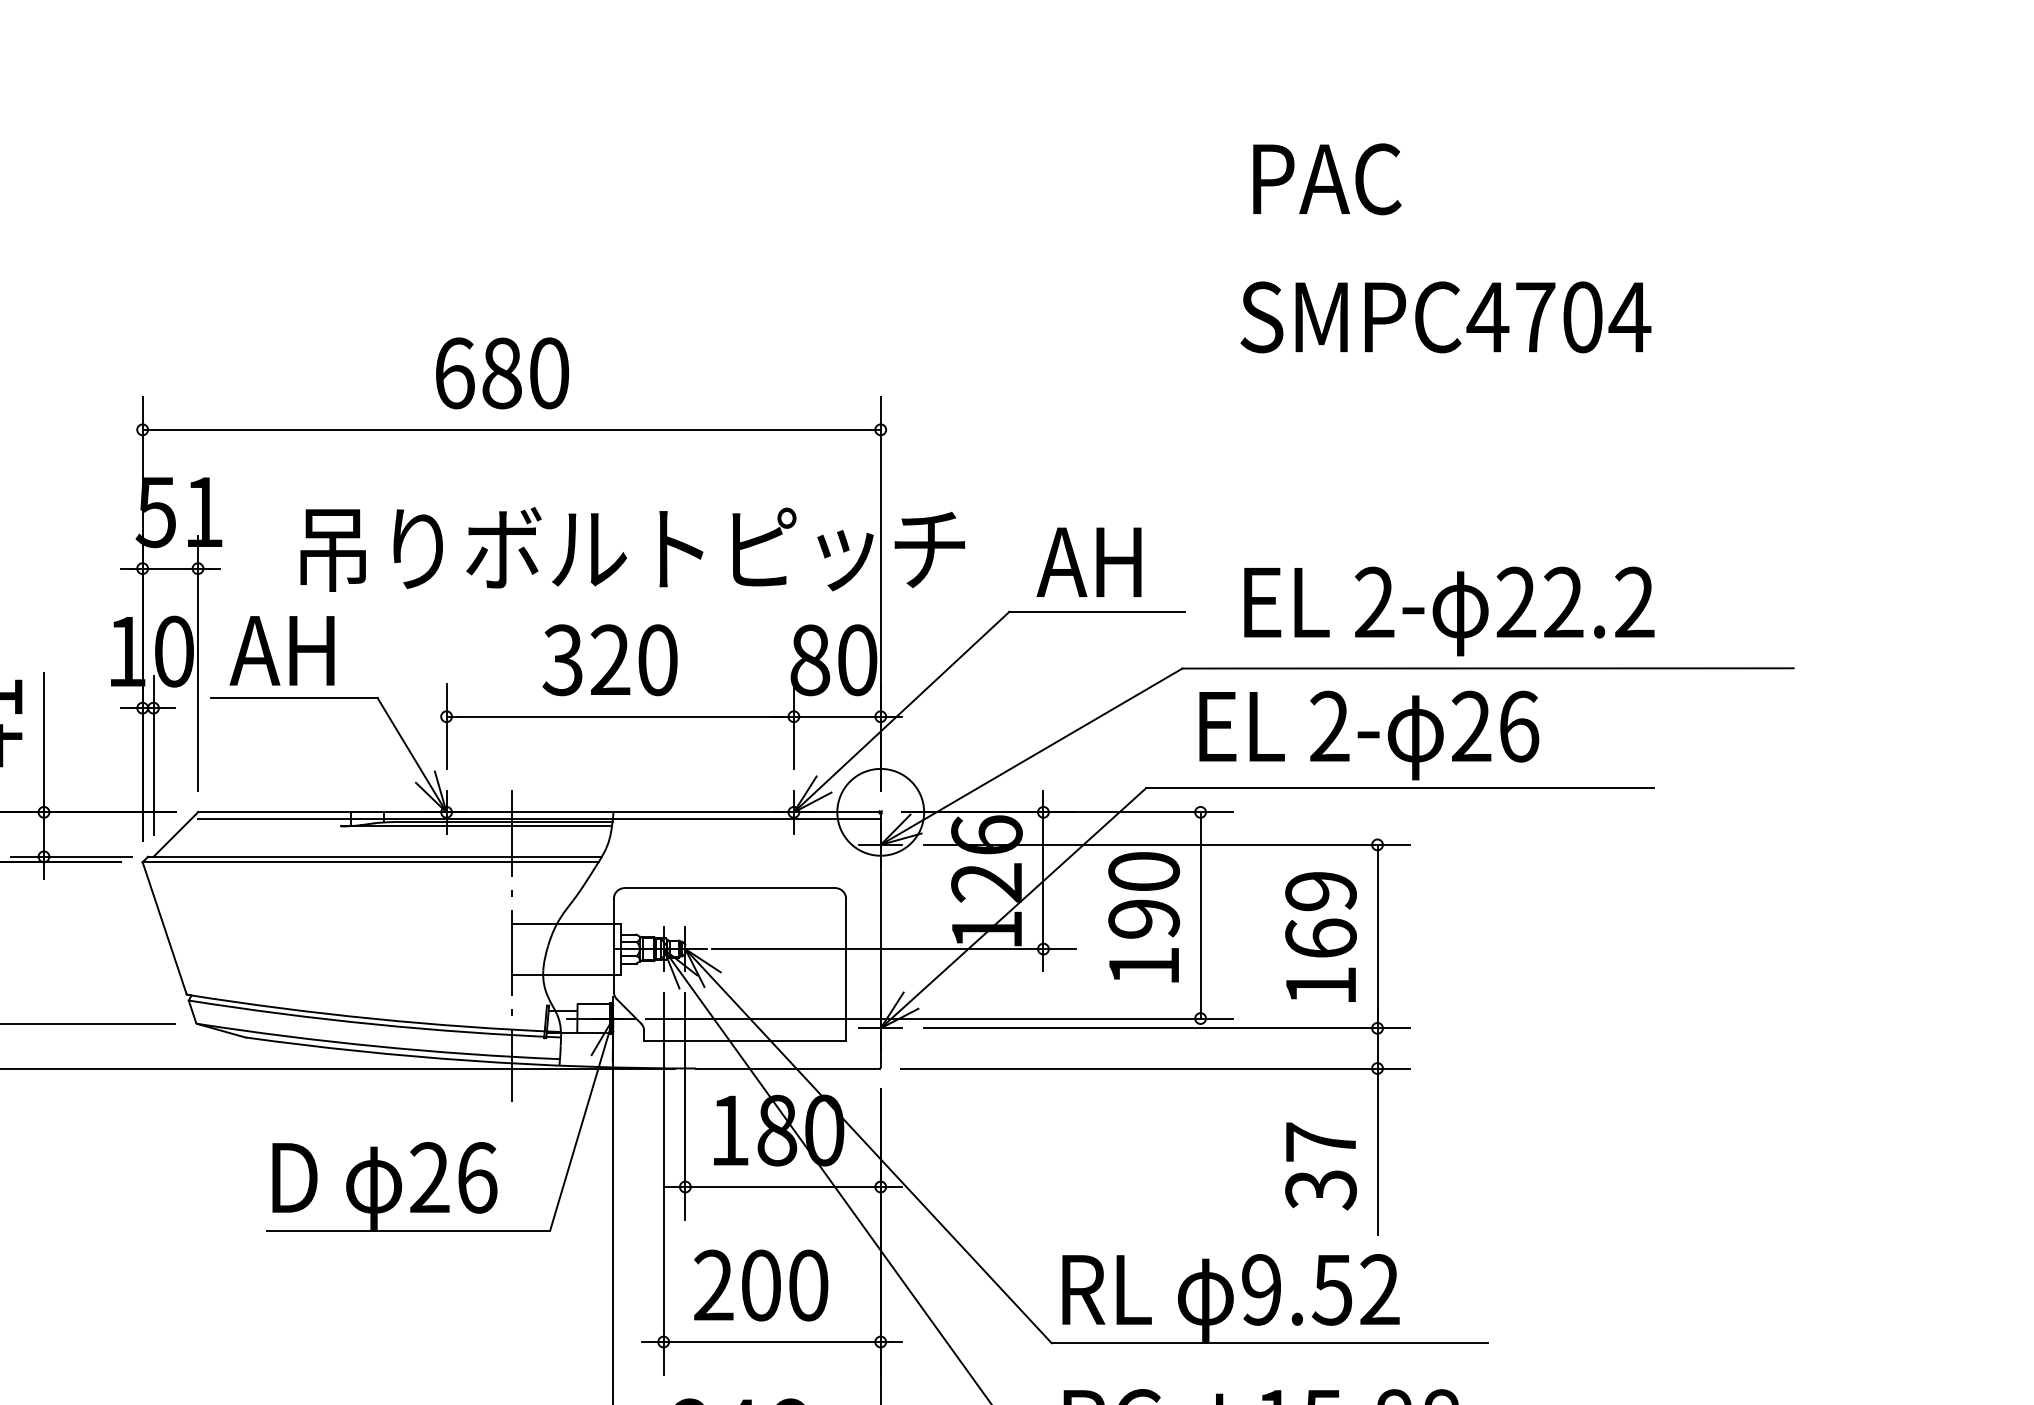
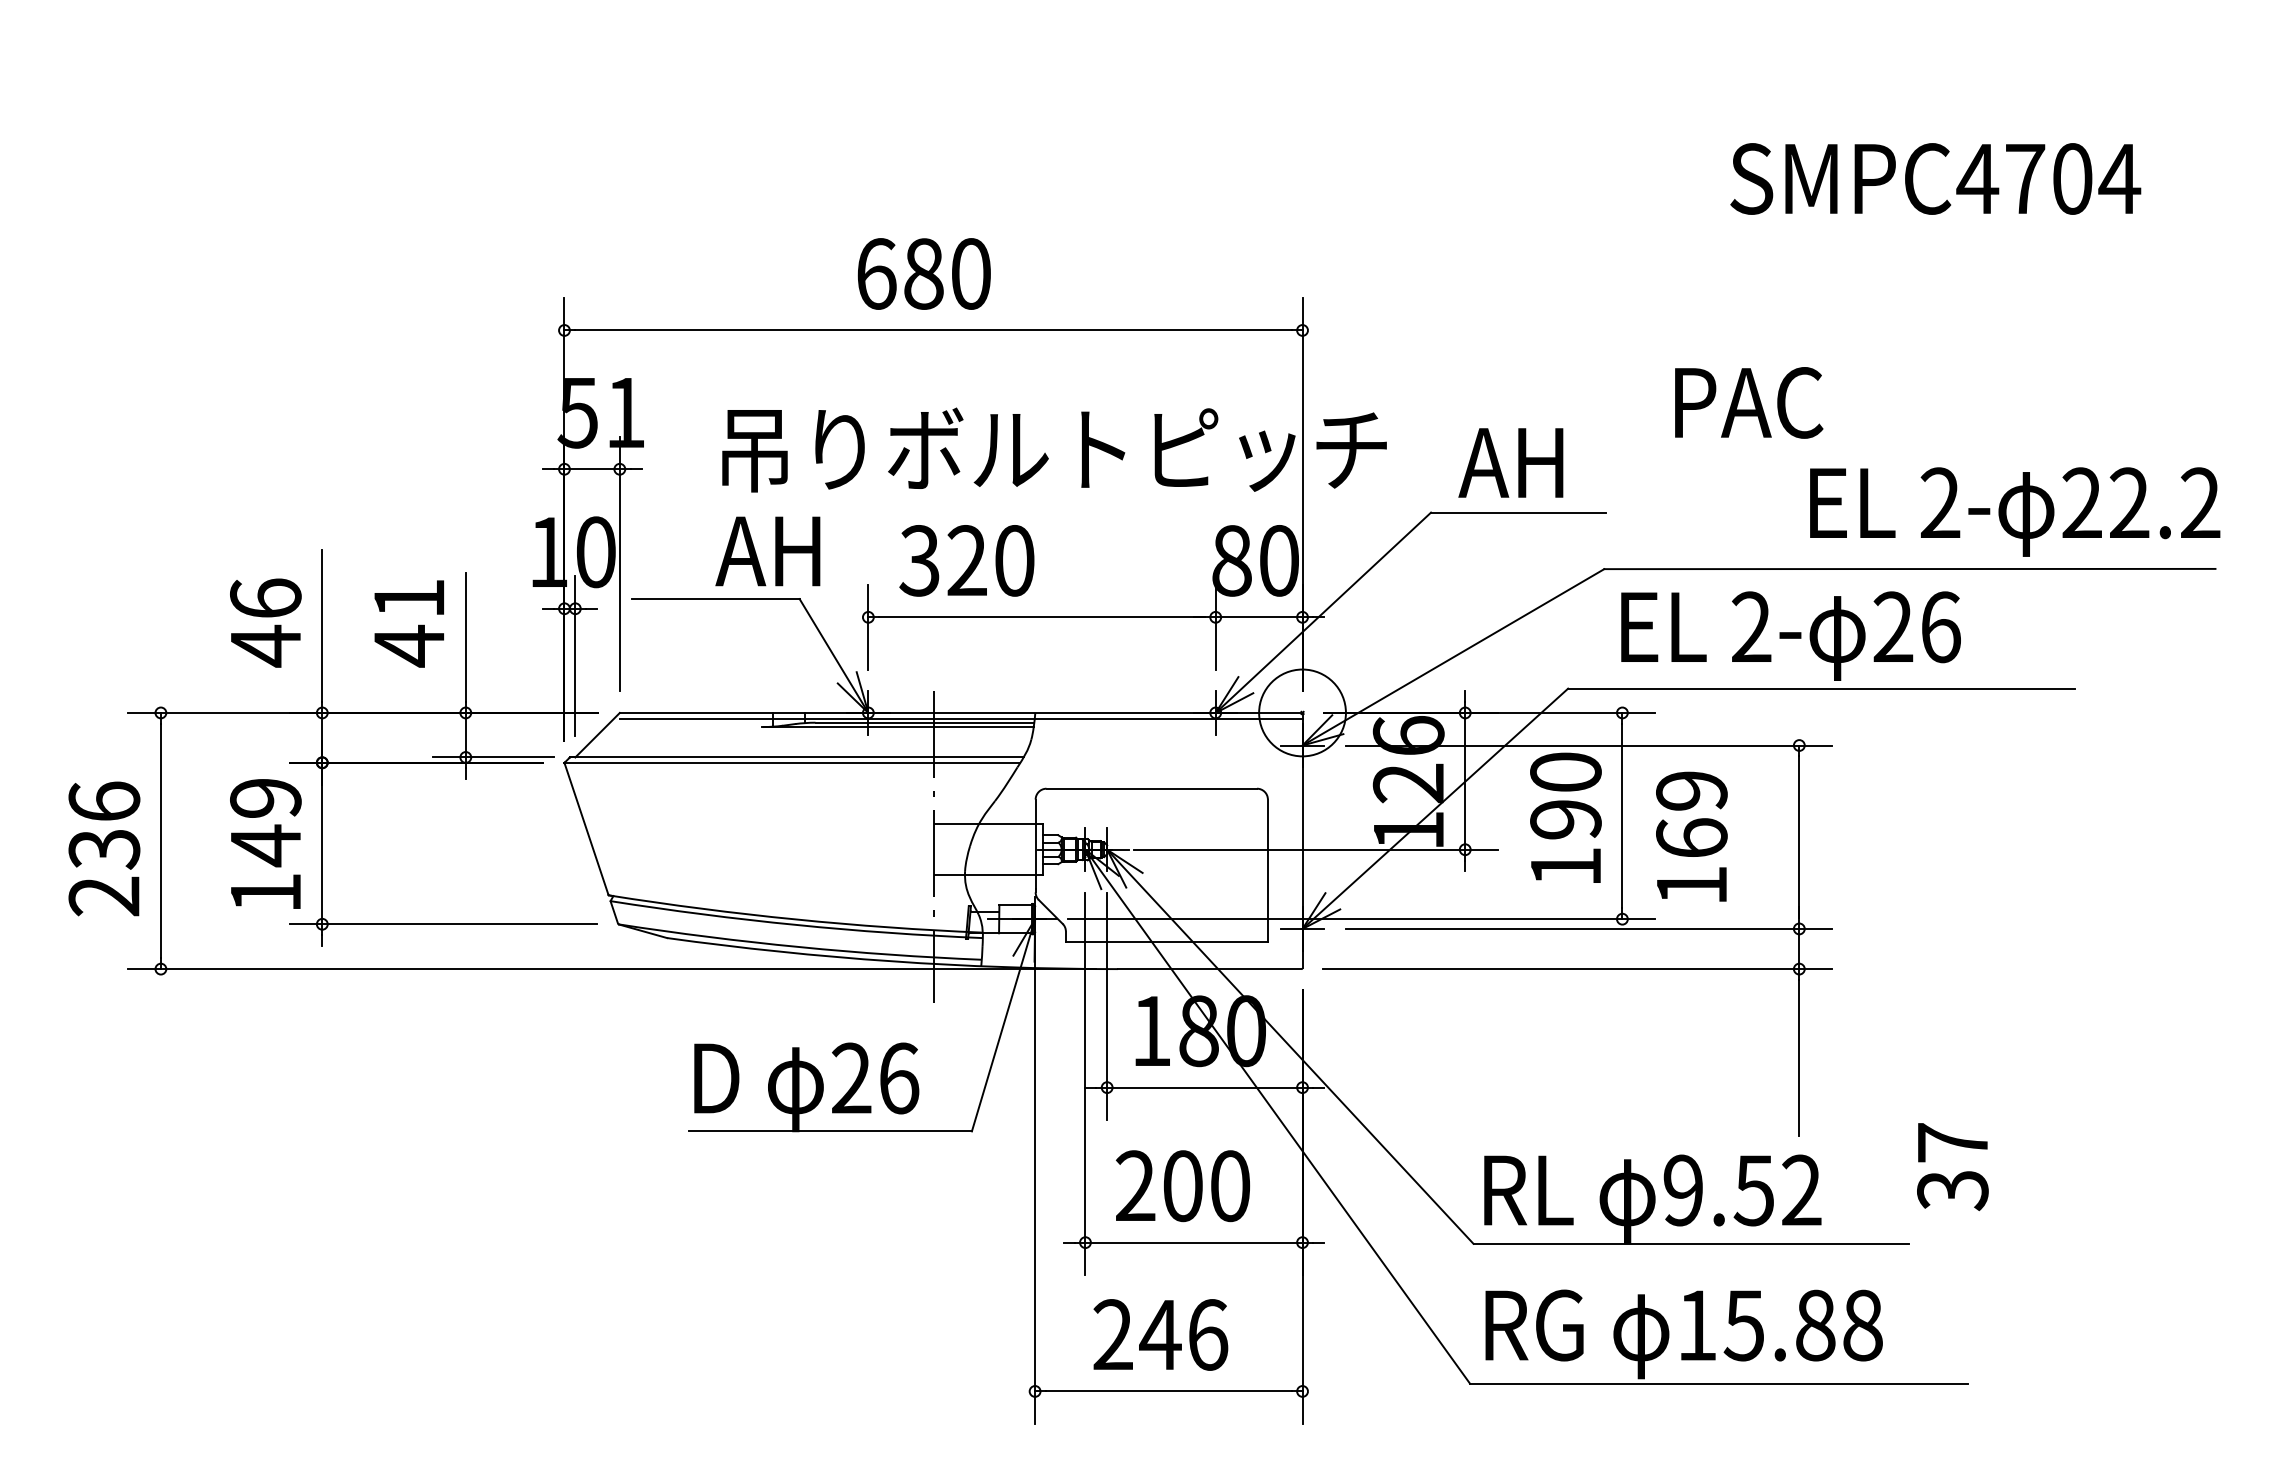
text: (1327, 178) -> (1749, 402), moved
text: (1445, 316) -> (1935, 178), moved
text: (1449, 610) -> (2015, 511), moved
text: (281, 650) -> (767, 551), moved
text: (609, 659) -> (966, 560), moved
text: (1320, 936) -> (1691, 836), moved
text: (1320, 1166) -> (1952, 1167), moved

